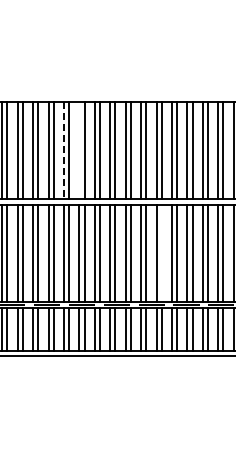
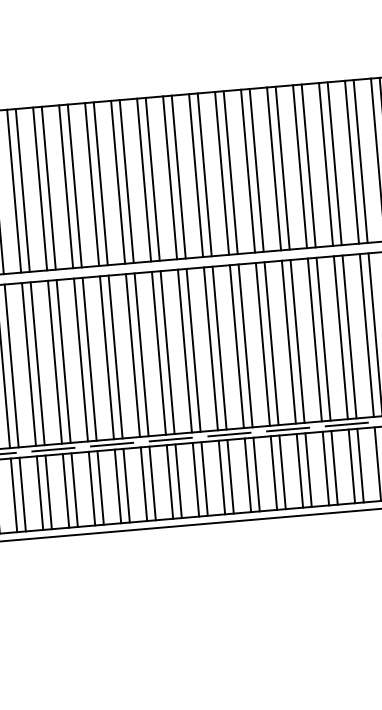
line: (79, 149) -> (144, 178), added
line: (63, 150) -> (117, 182), dashed -> solid
line: (161, 252) -> (297, 340), added

